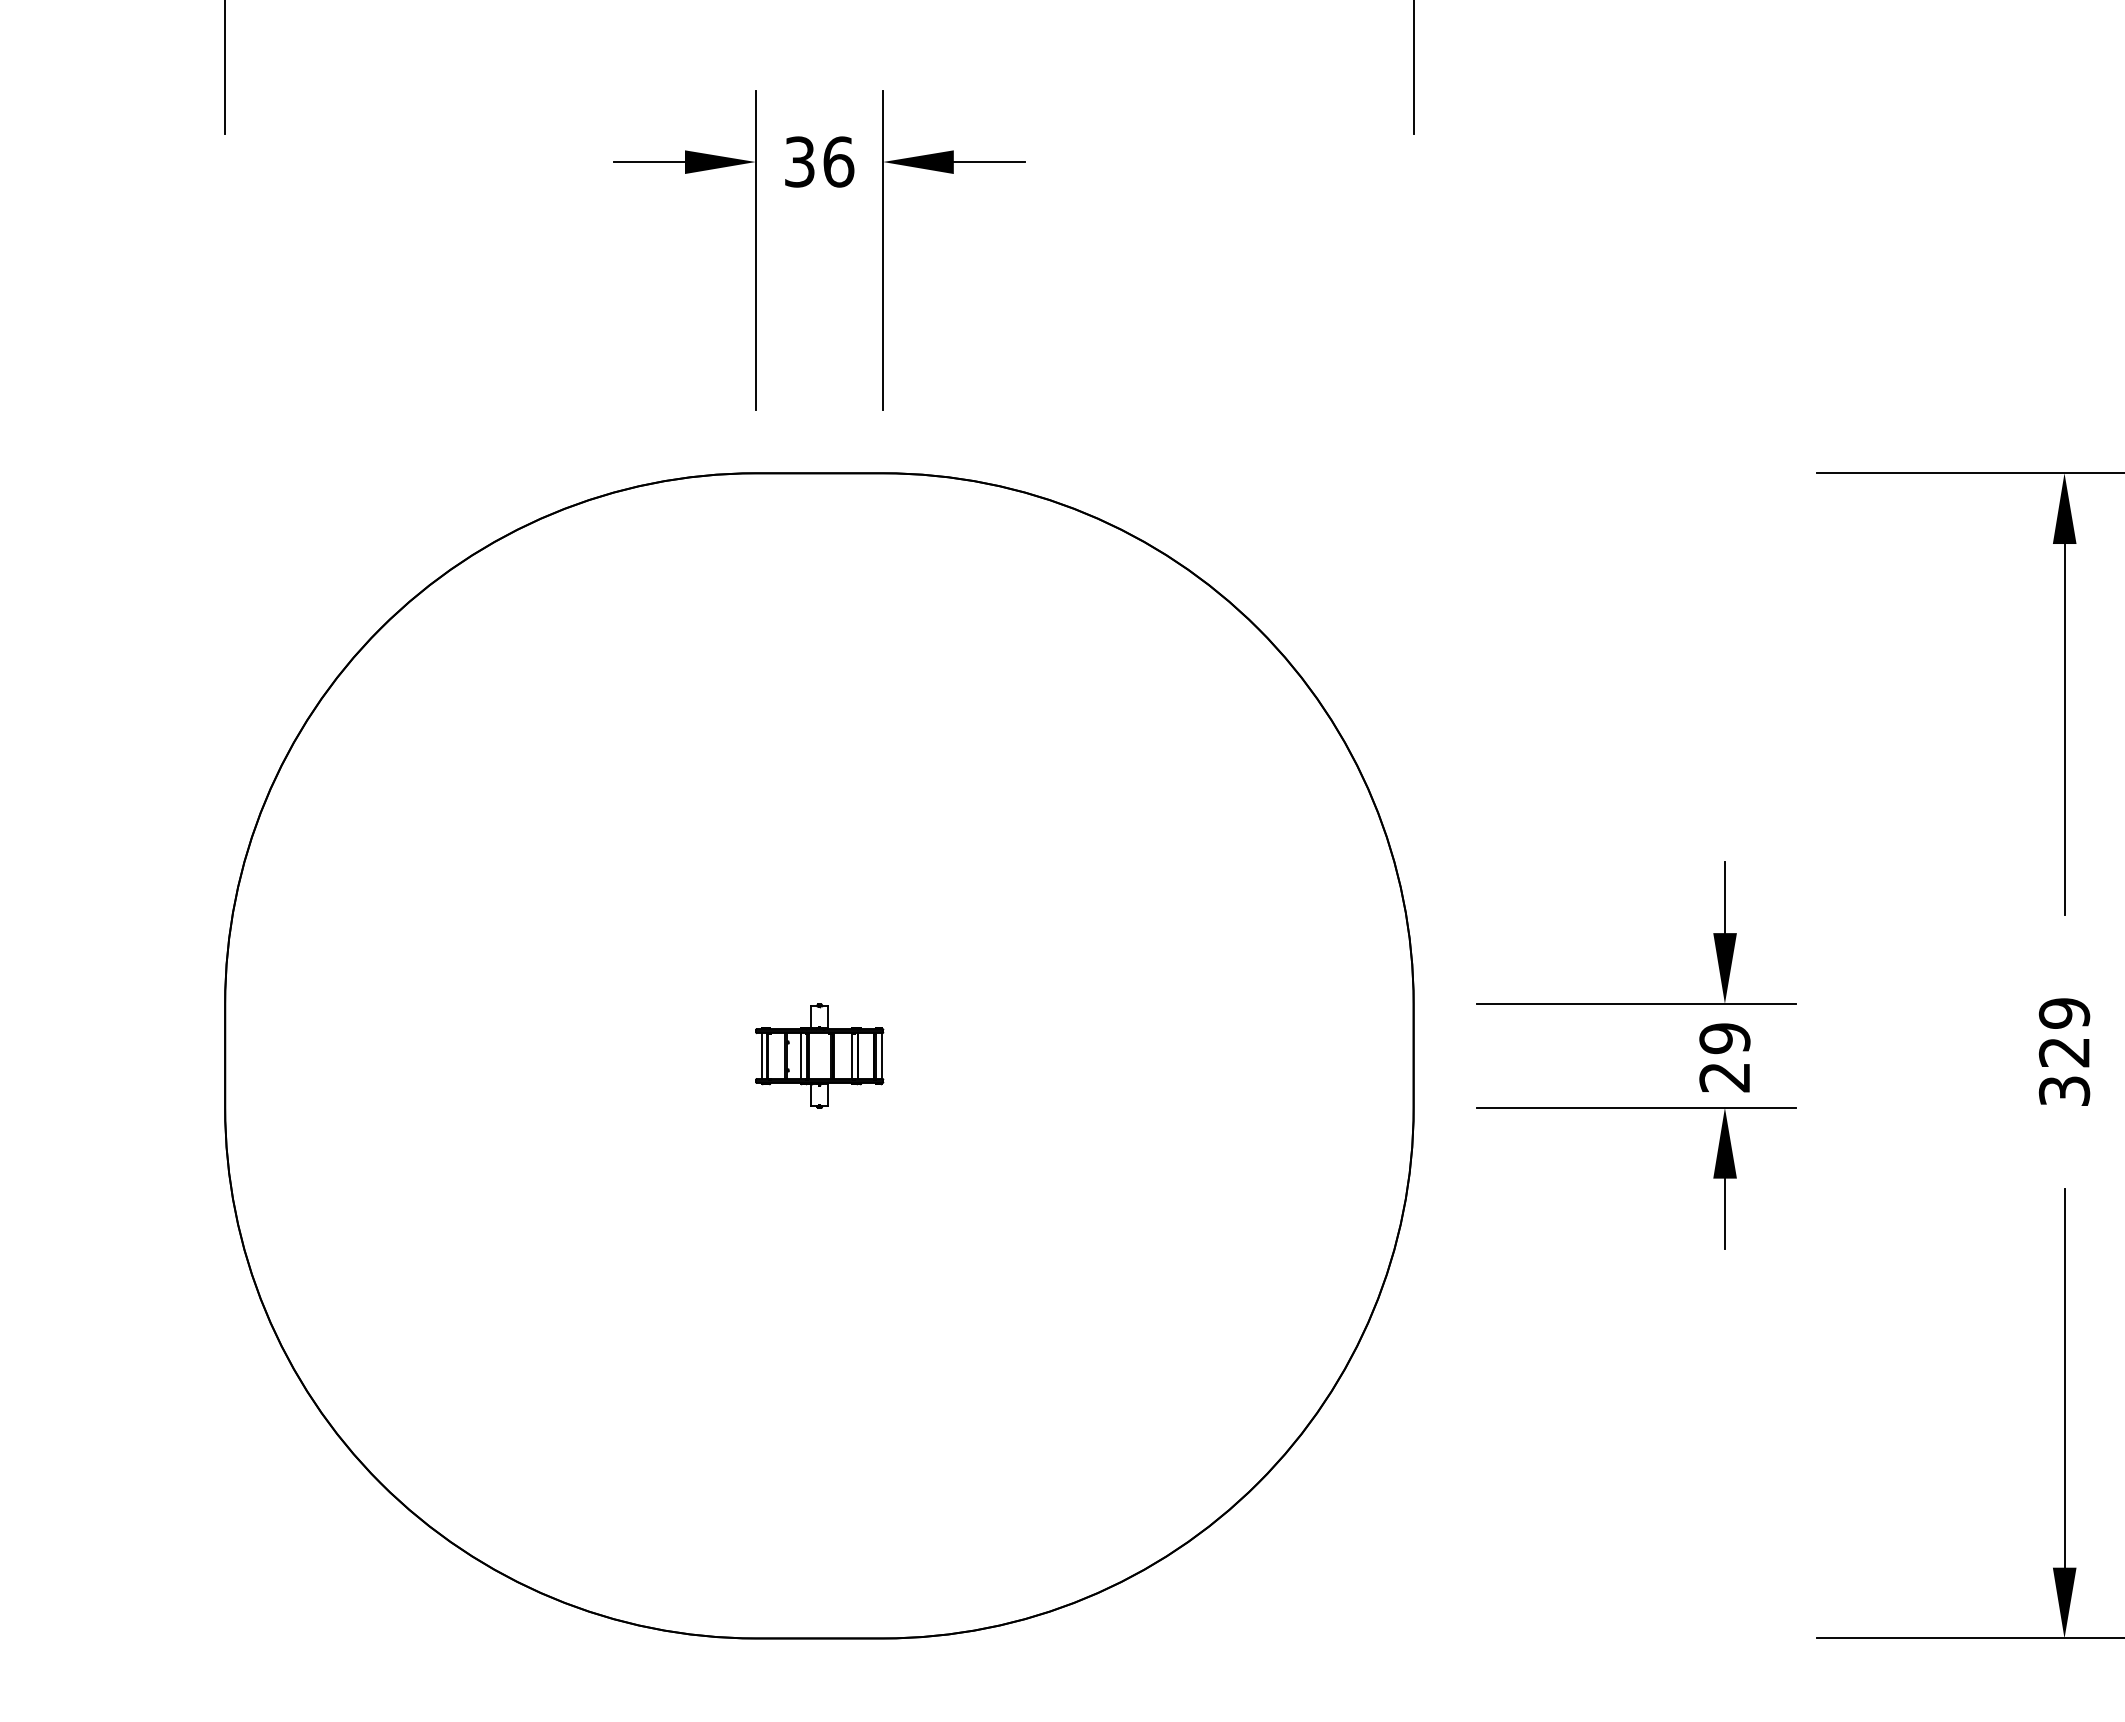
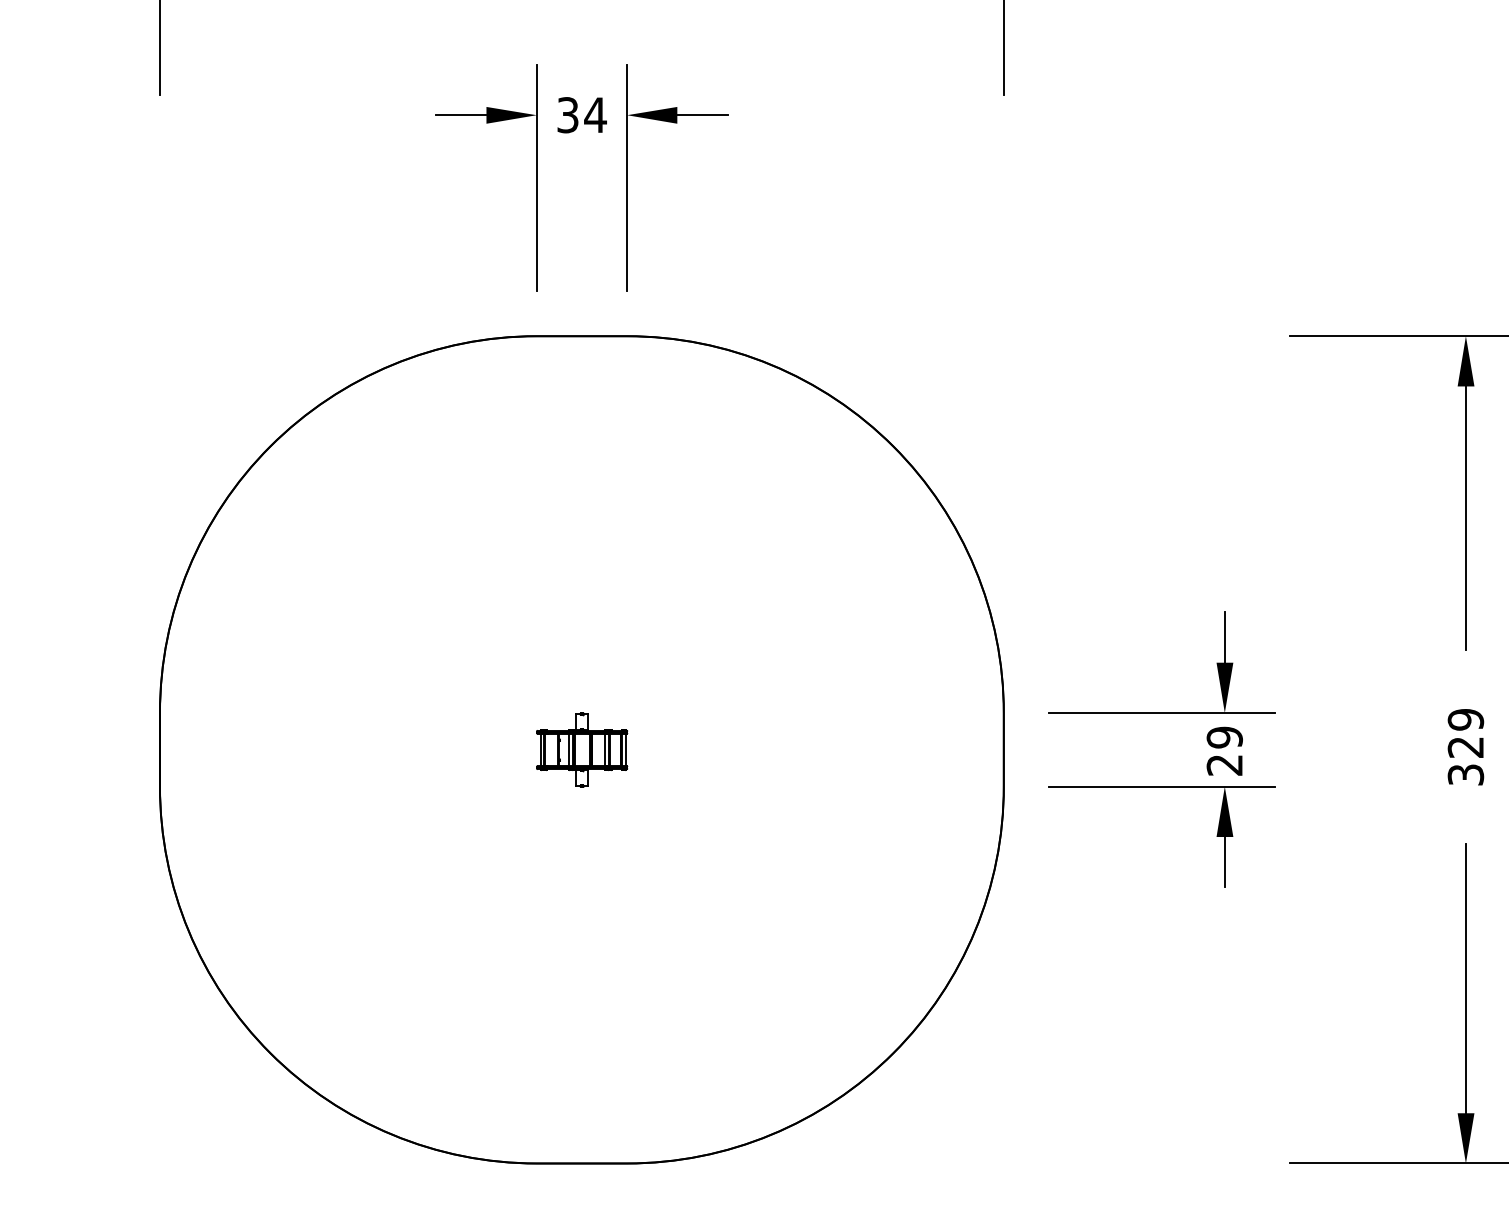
text: (838, 161) -> (595, 114), 36 -> 34

